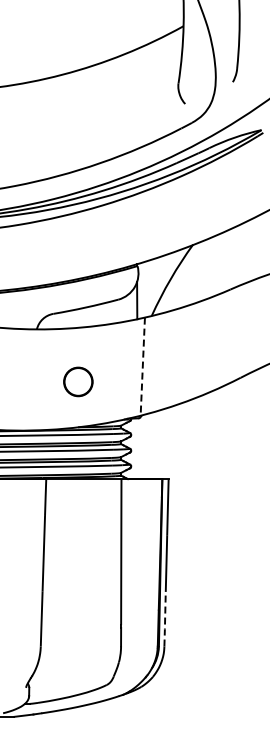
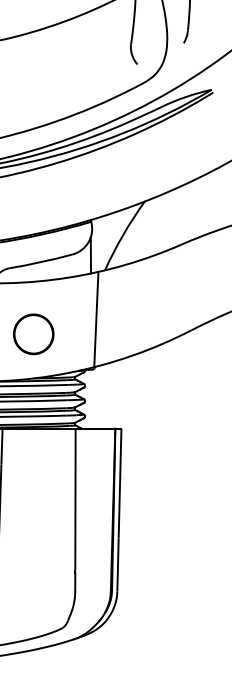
line: (142, 367) -> (96, 320), dashed -> solid
part: (78, 381) -> (33, 333), size x1.43
line: (165, 619) -> (118, 565), dashed -> solid

